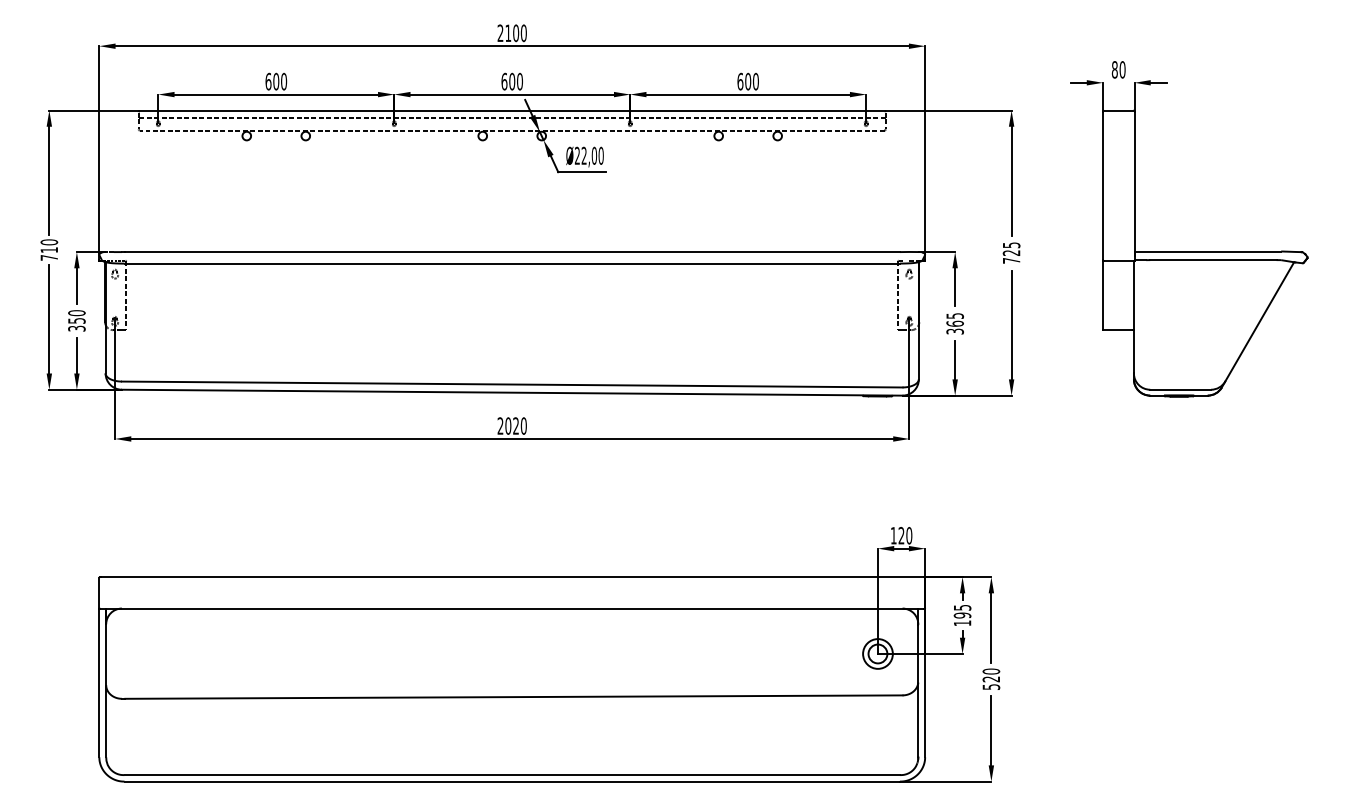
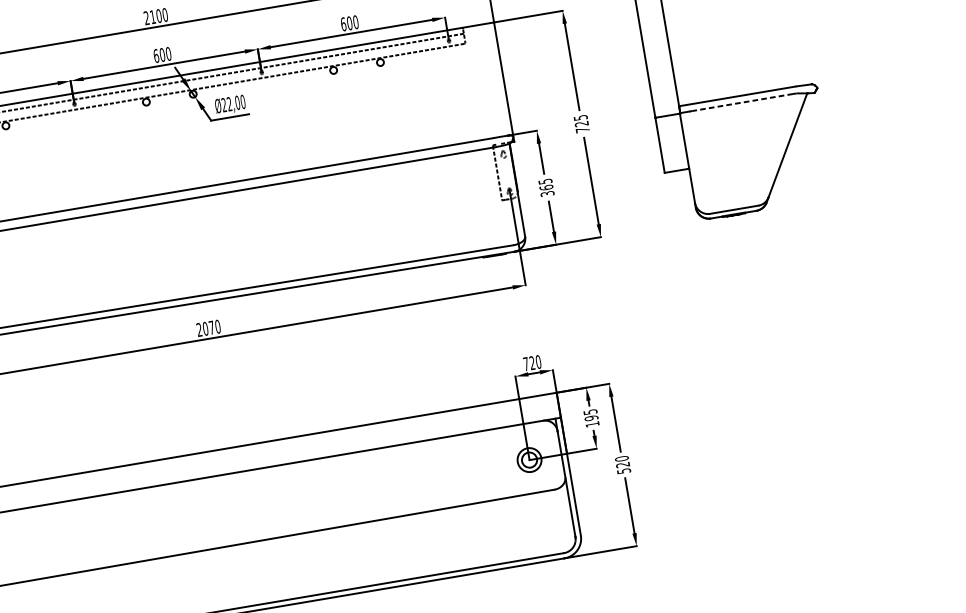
line: (1212, 260) -> (742, 102), solid -> dashed
text: (515, 425) -> (211, 327), 2020 -> 2070
text: (893, 535) -> (525, 363), 120 -> 720

